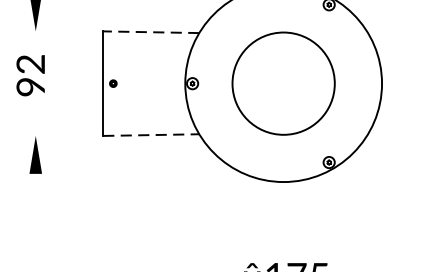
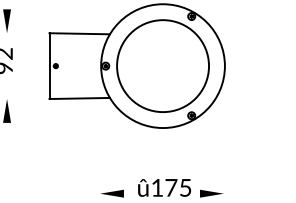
line: (150, 31) -> (79, 33), dashed -> solid
circle: (284, 84) -> (163, 66), size x1.43
line: (152, 135) -> (80, 98), dashed -> solid

